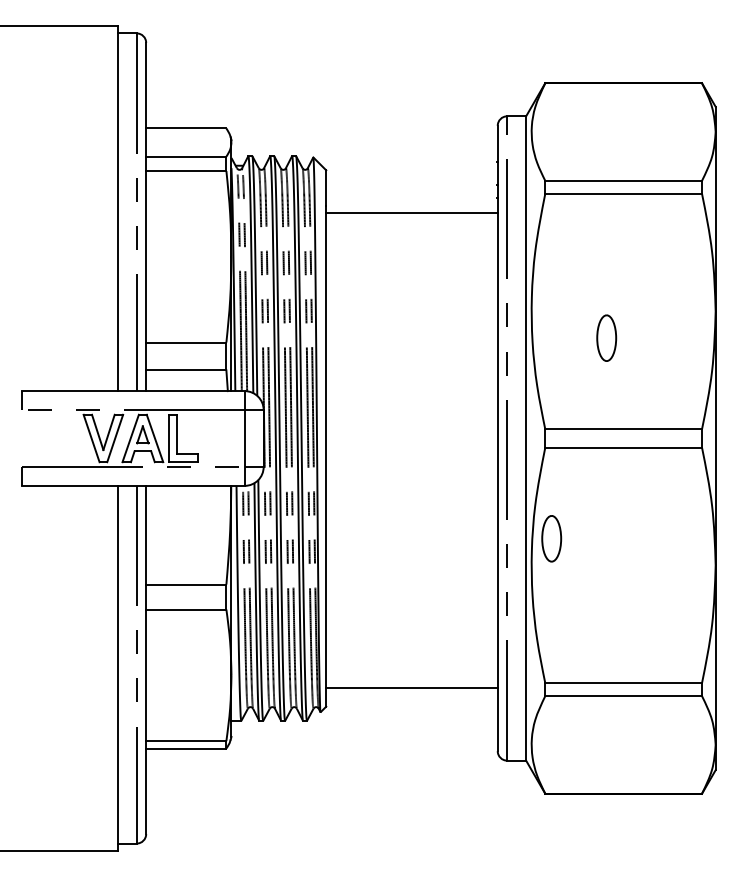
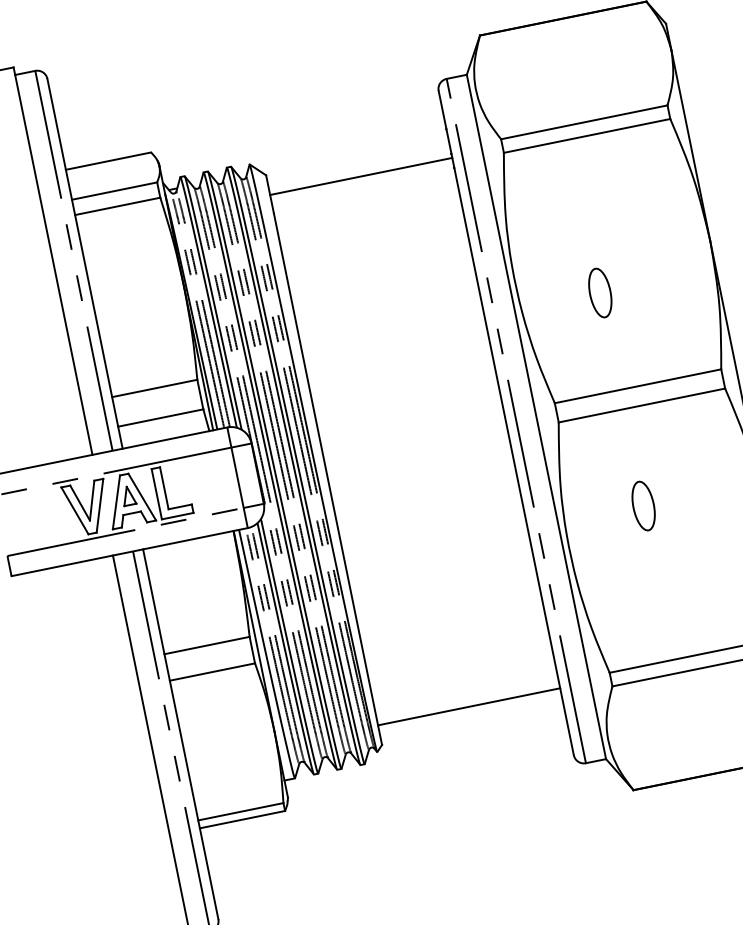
line: (411, 212) -> (360, 176), moved
part: (551, 538) -> (643, 505), moved

